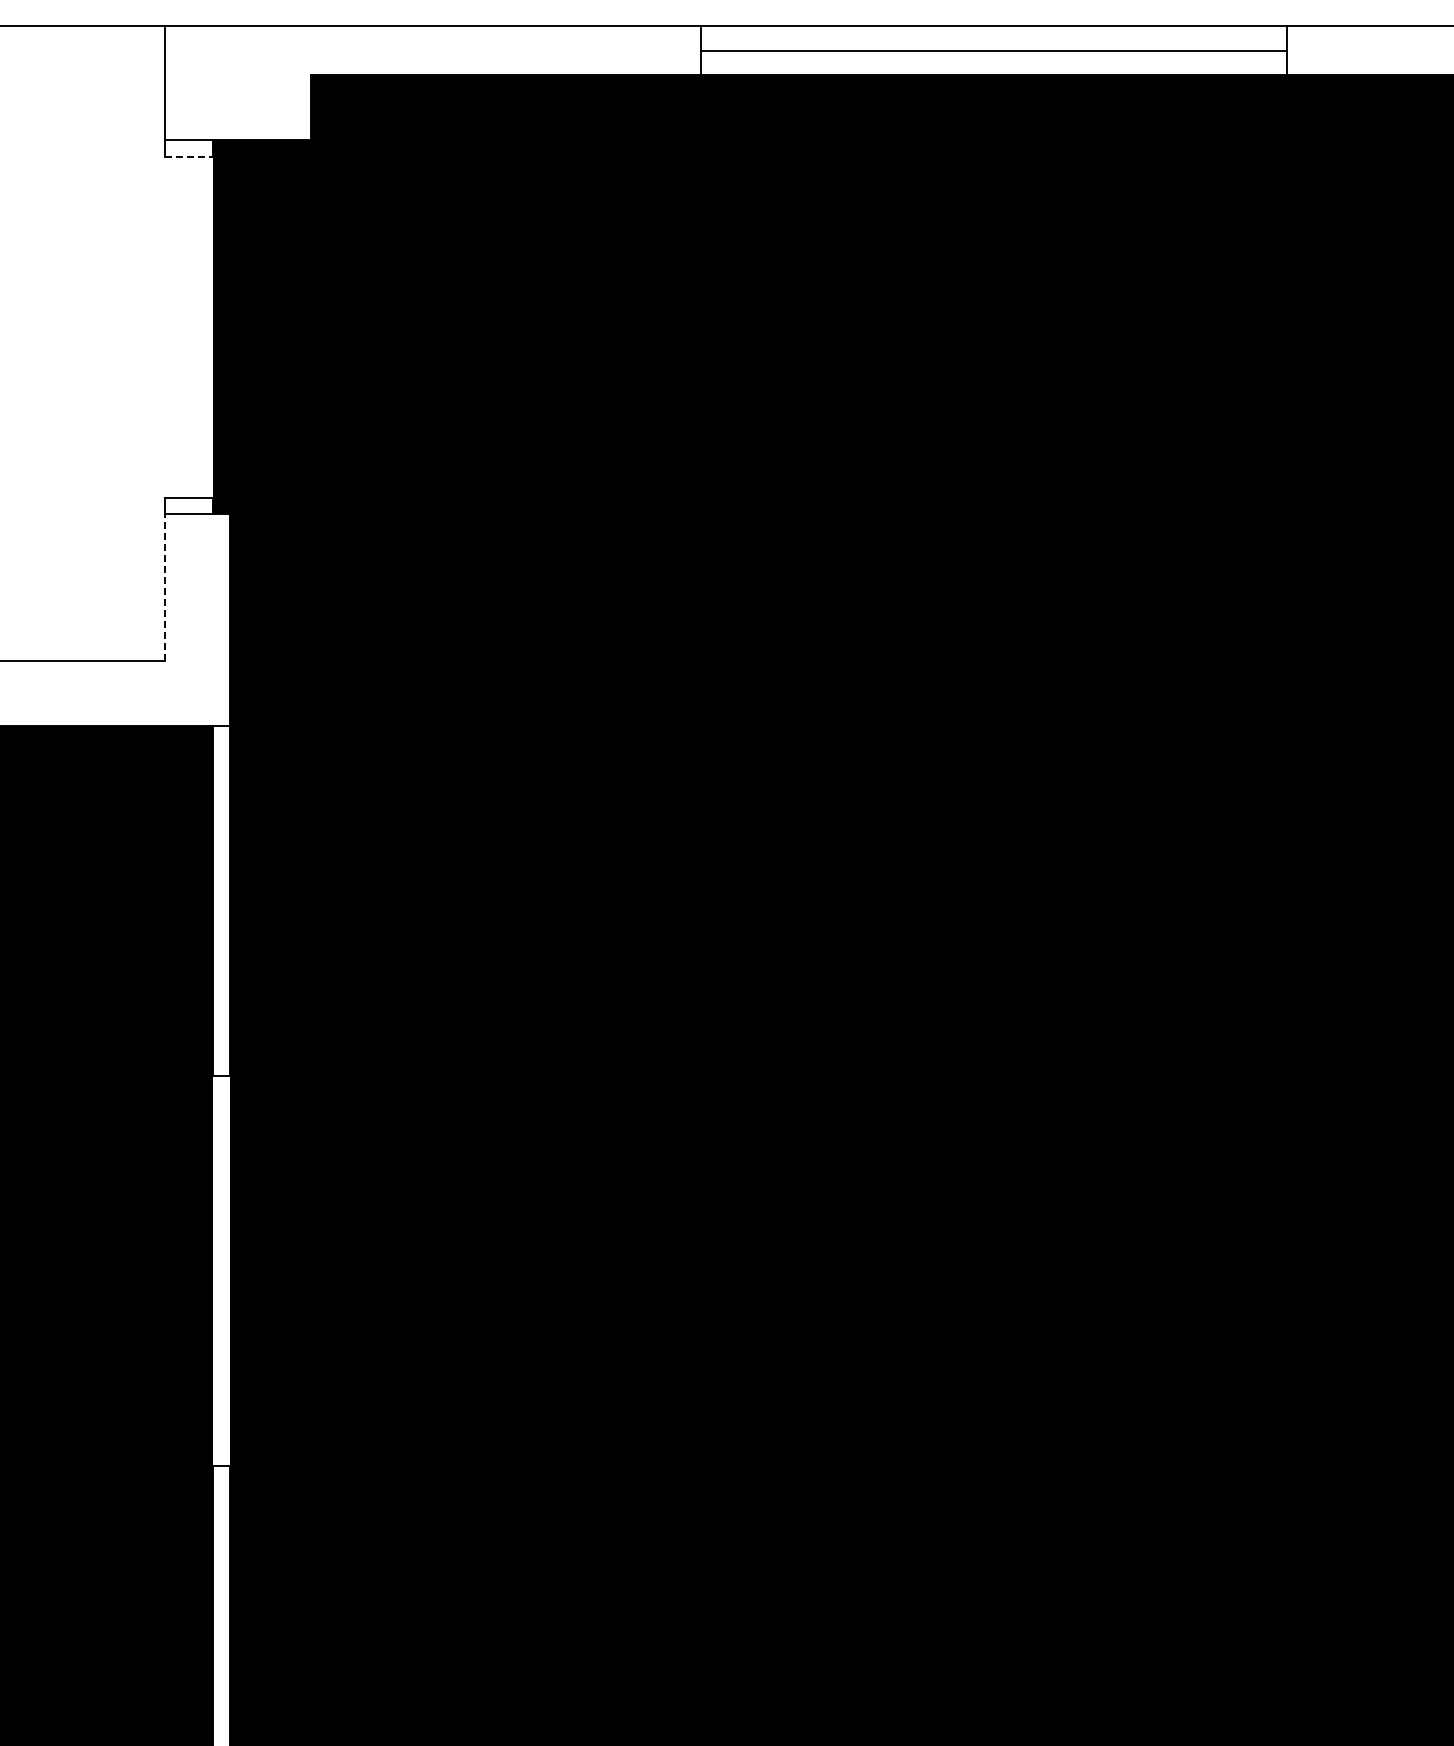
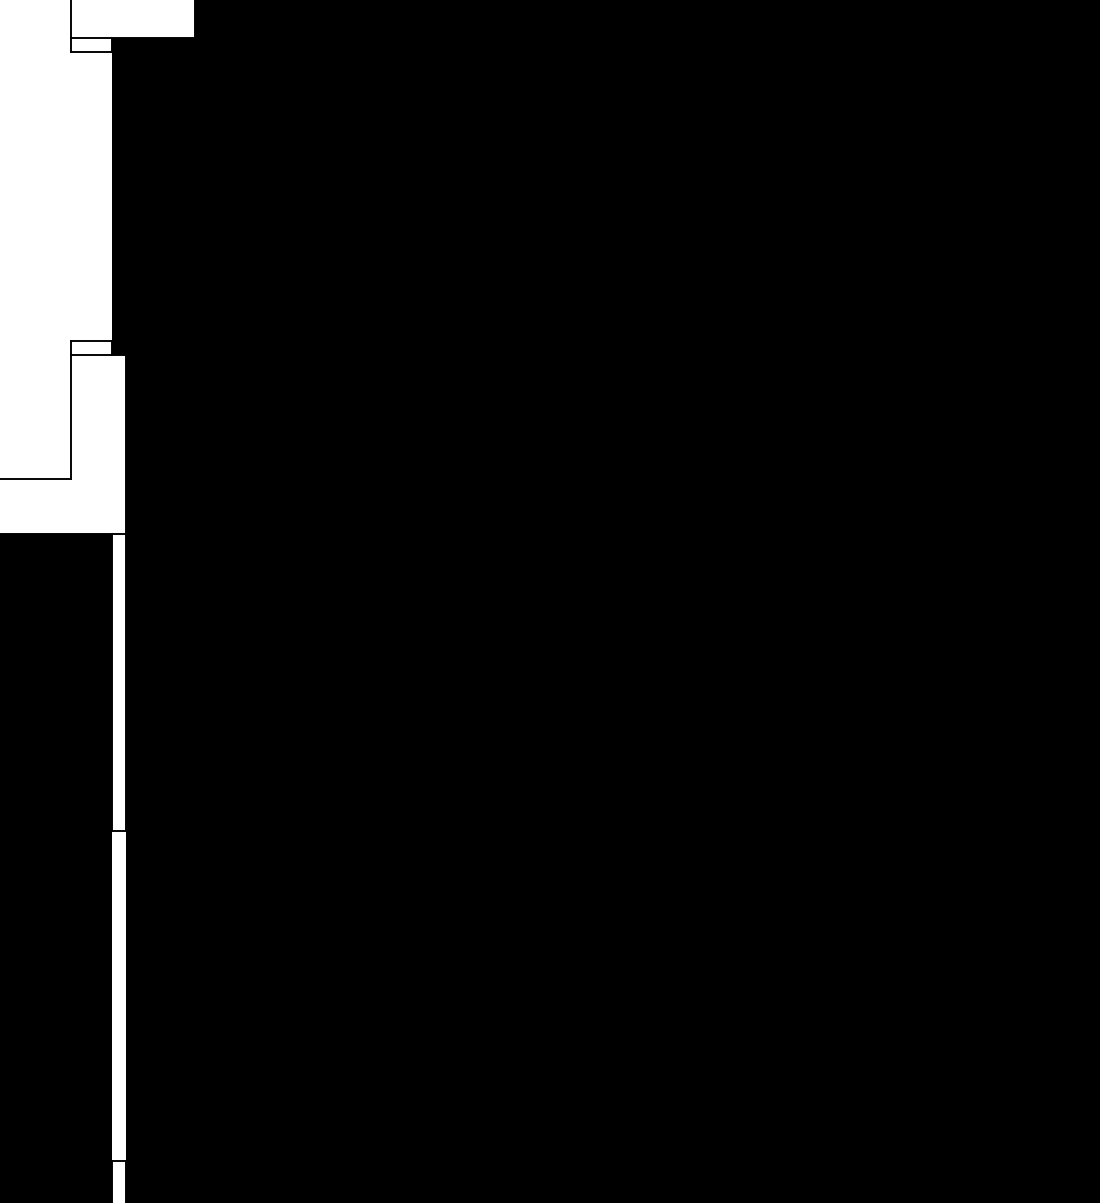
line: (189, 156) -> (91, 51), dashed -> solid
line: (164, 587) -> (70, 416), dashed -> solid

